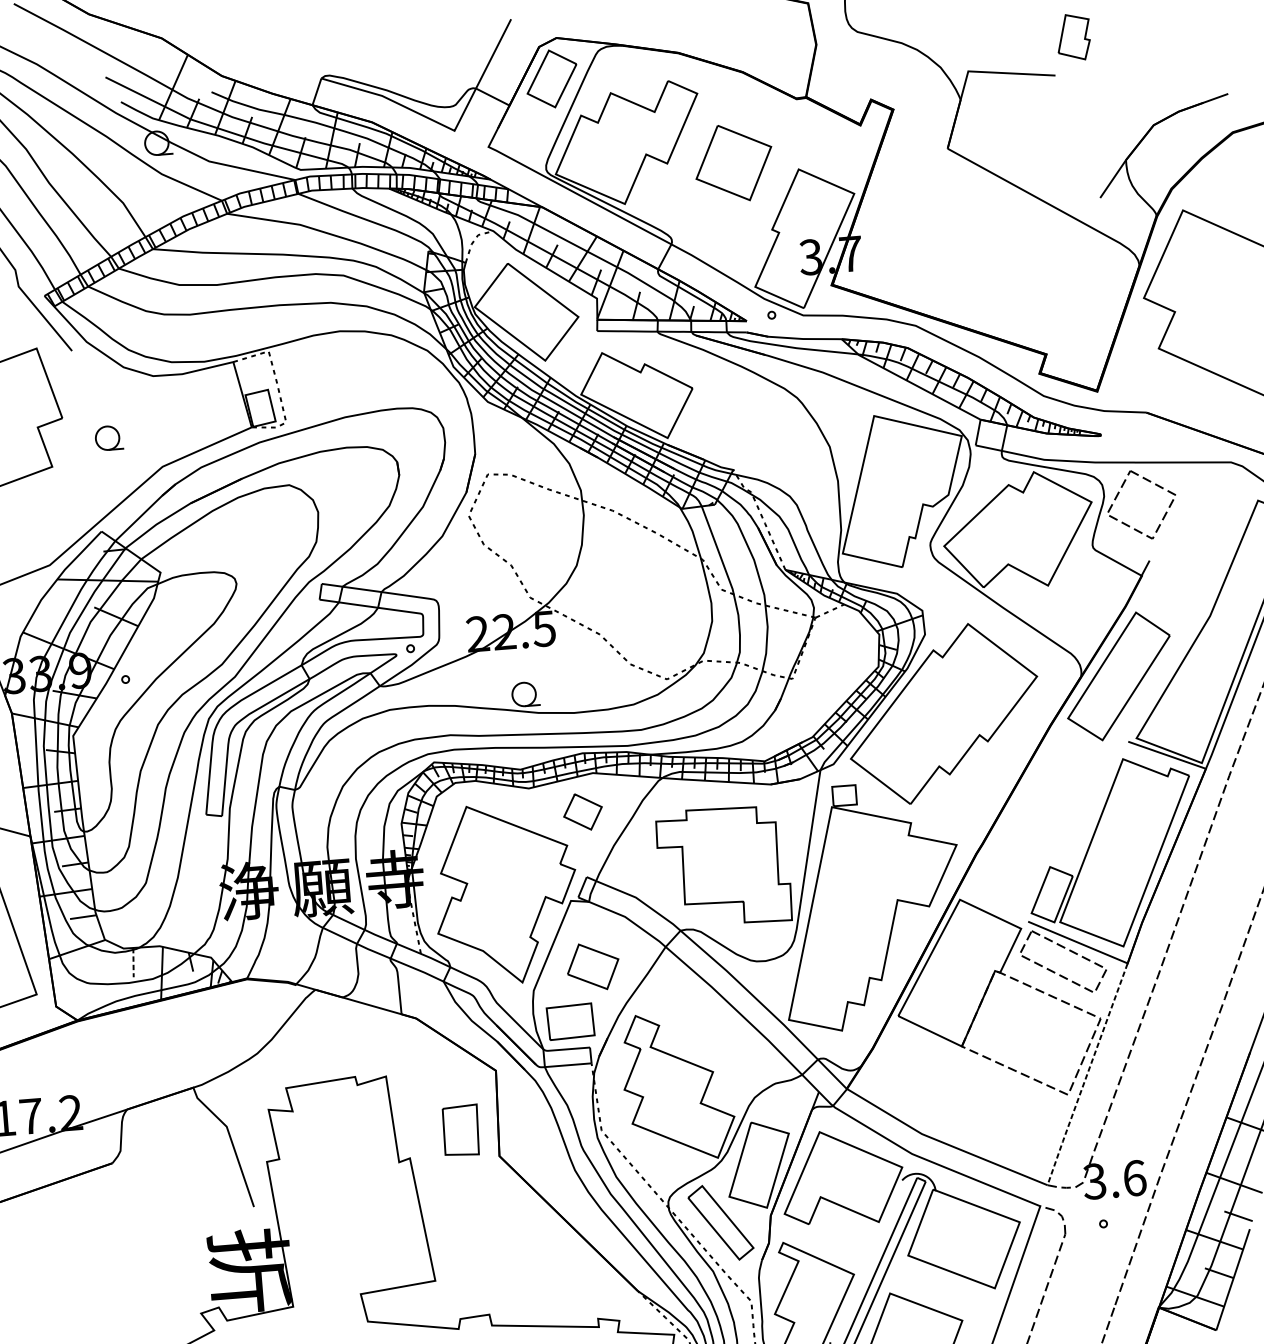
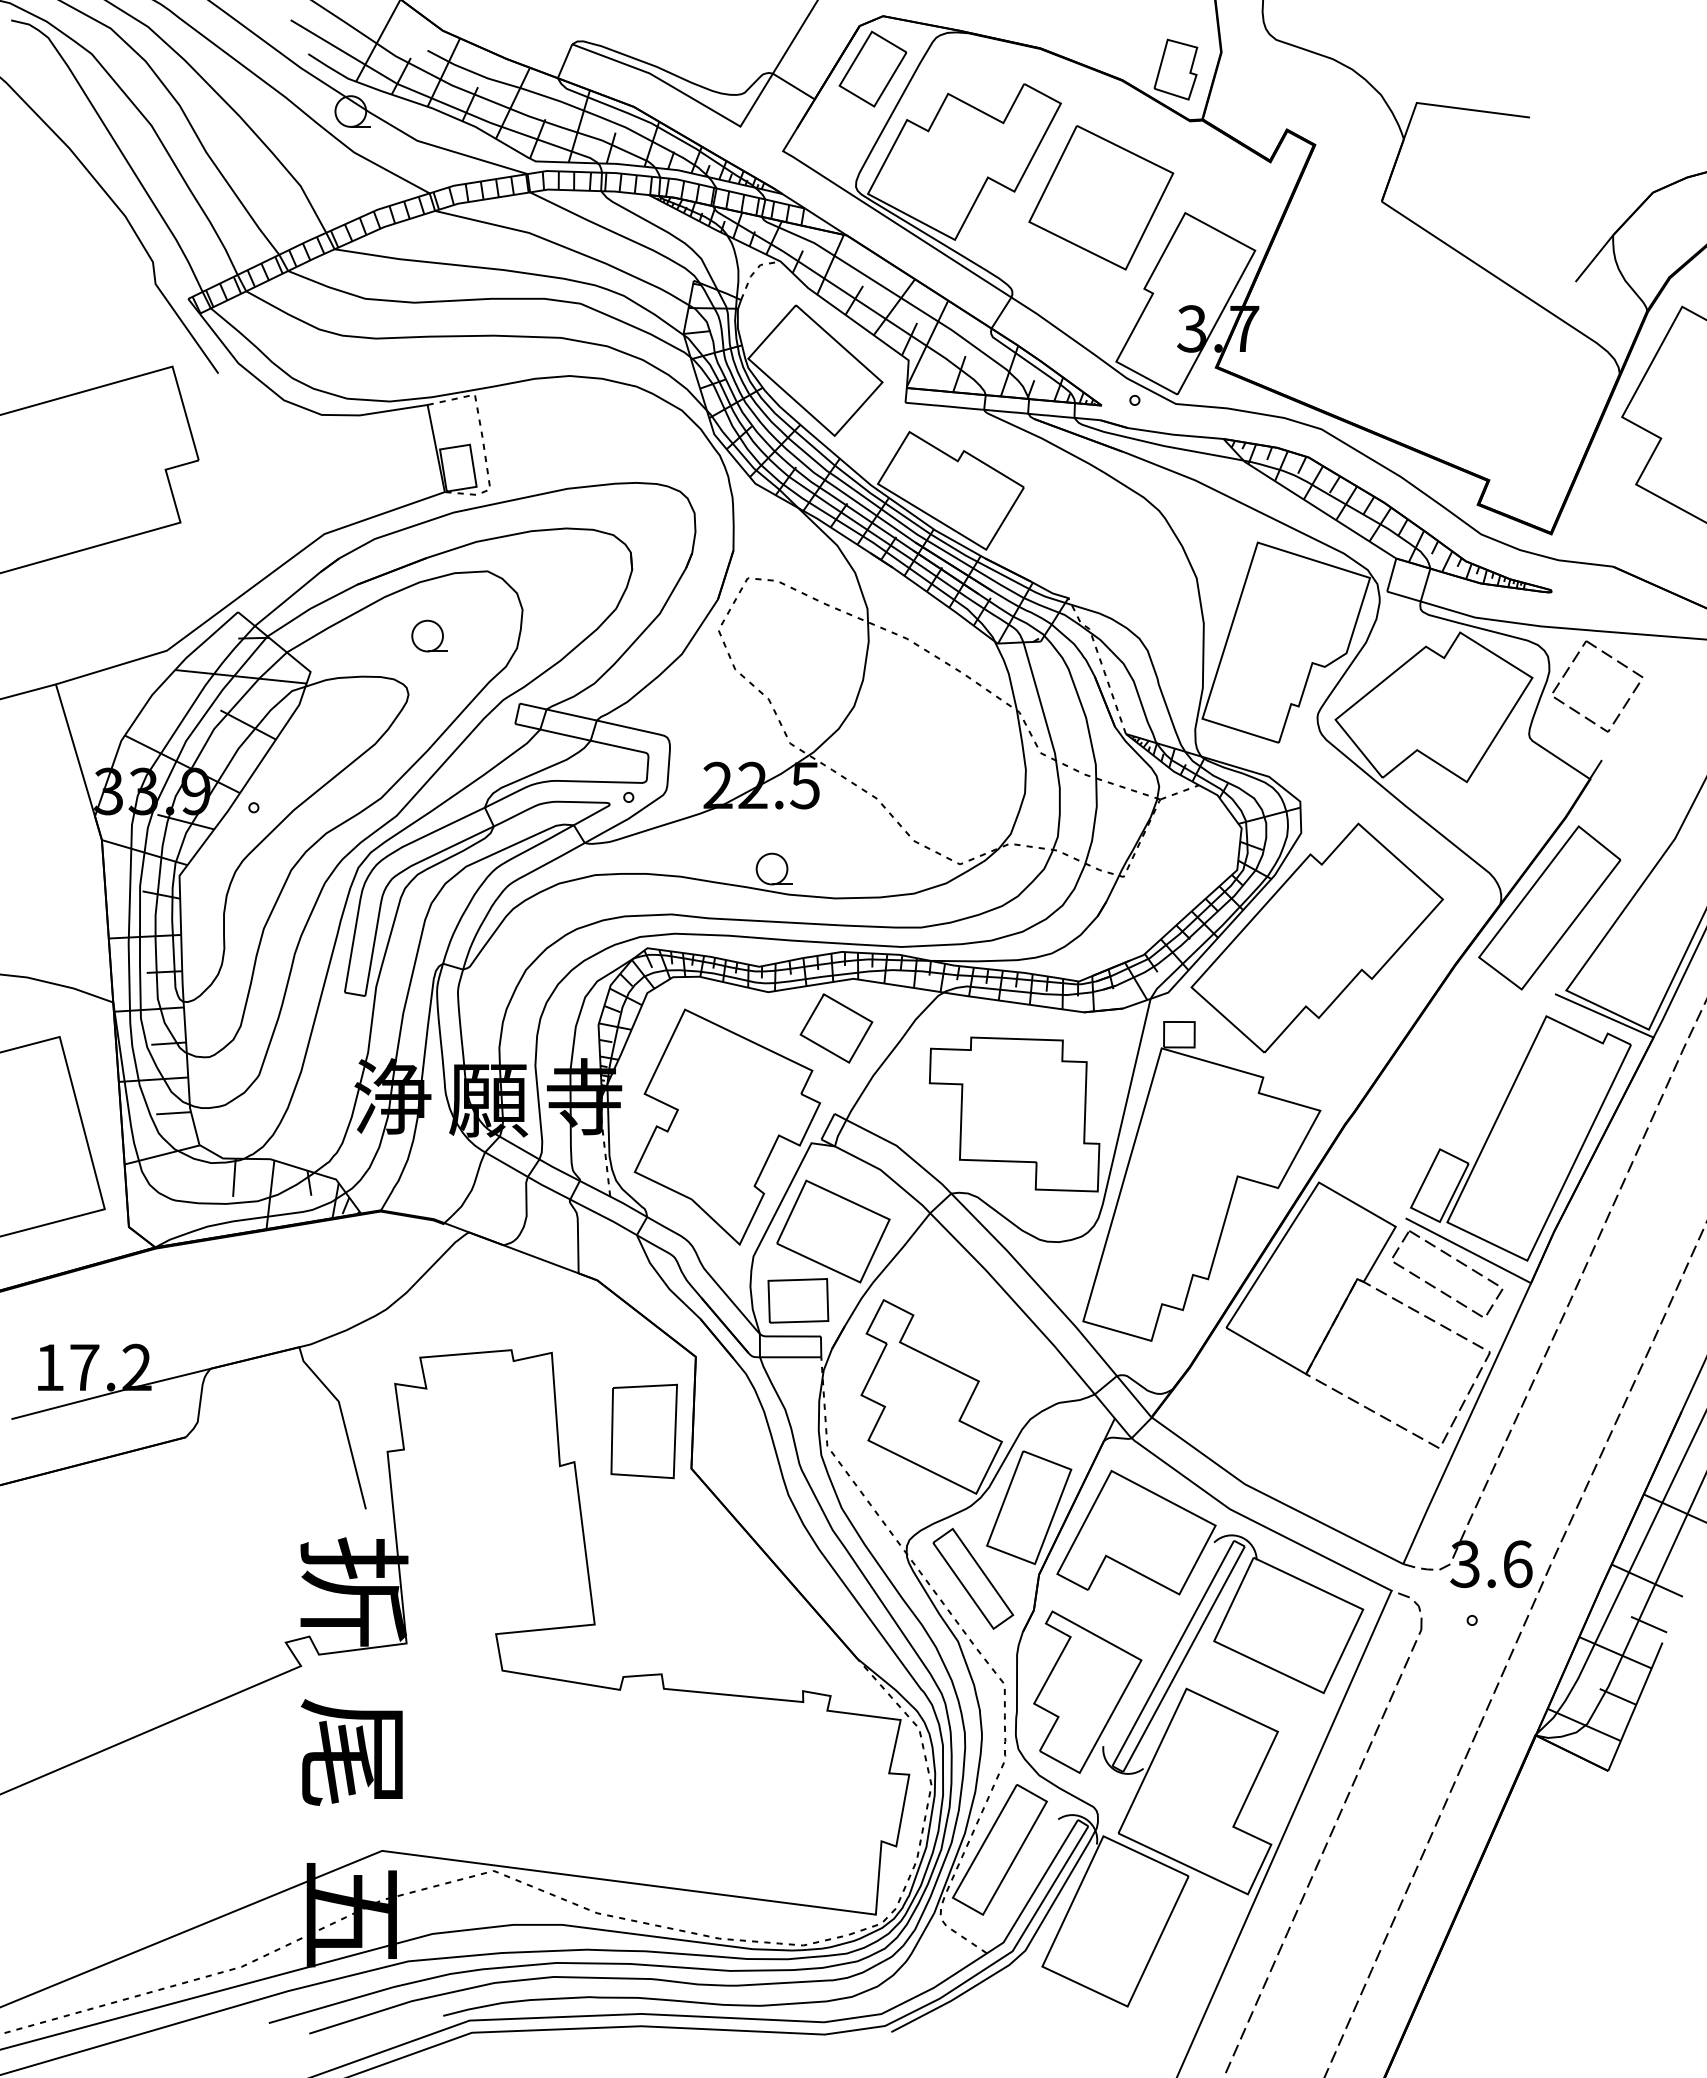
part: (1073, 37) -> (1175, 69), moved
part: (733, 162) -> (1101, 197), size x1.43
part: (108, 437) -> (429, 635), moved
part: (583, 811) -> (836, 1028), size x1.43
line: (133, 963) -> (234, 1178), dashed -> solid
part: (593, 966) -> (833, 1231), size x1.67
line: (1087, 1075) -> (1466, 1424), dashed -> solid
part: (460, 1130) -> (643, 1431), size x1.43

